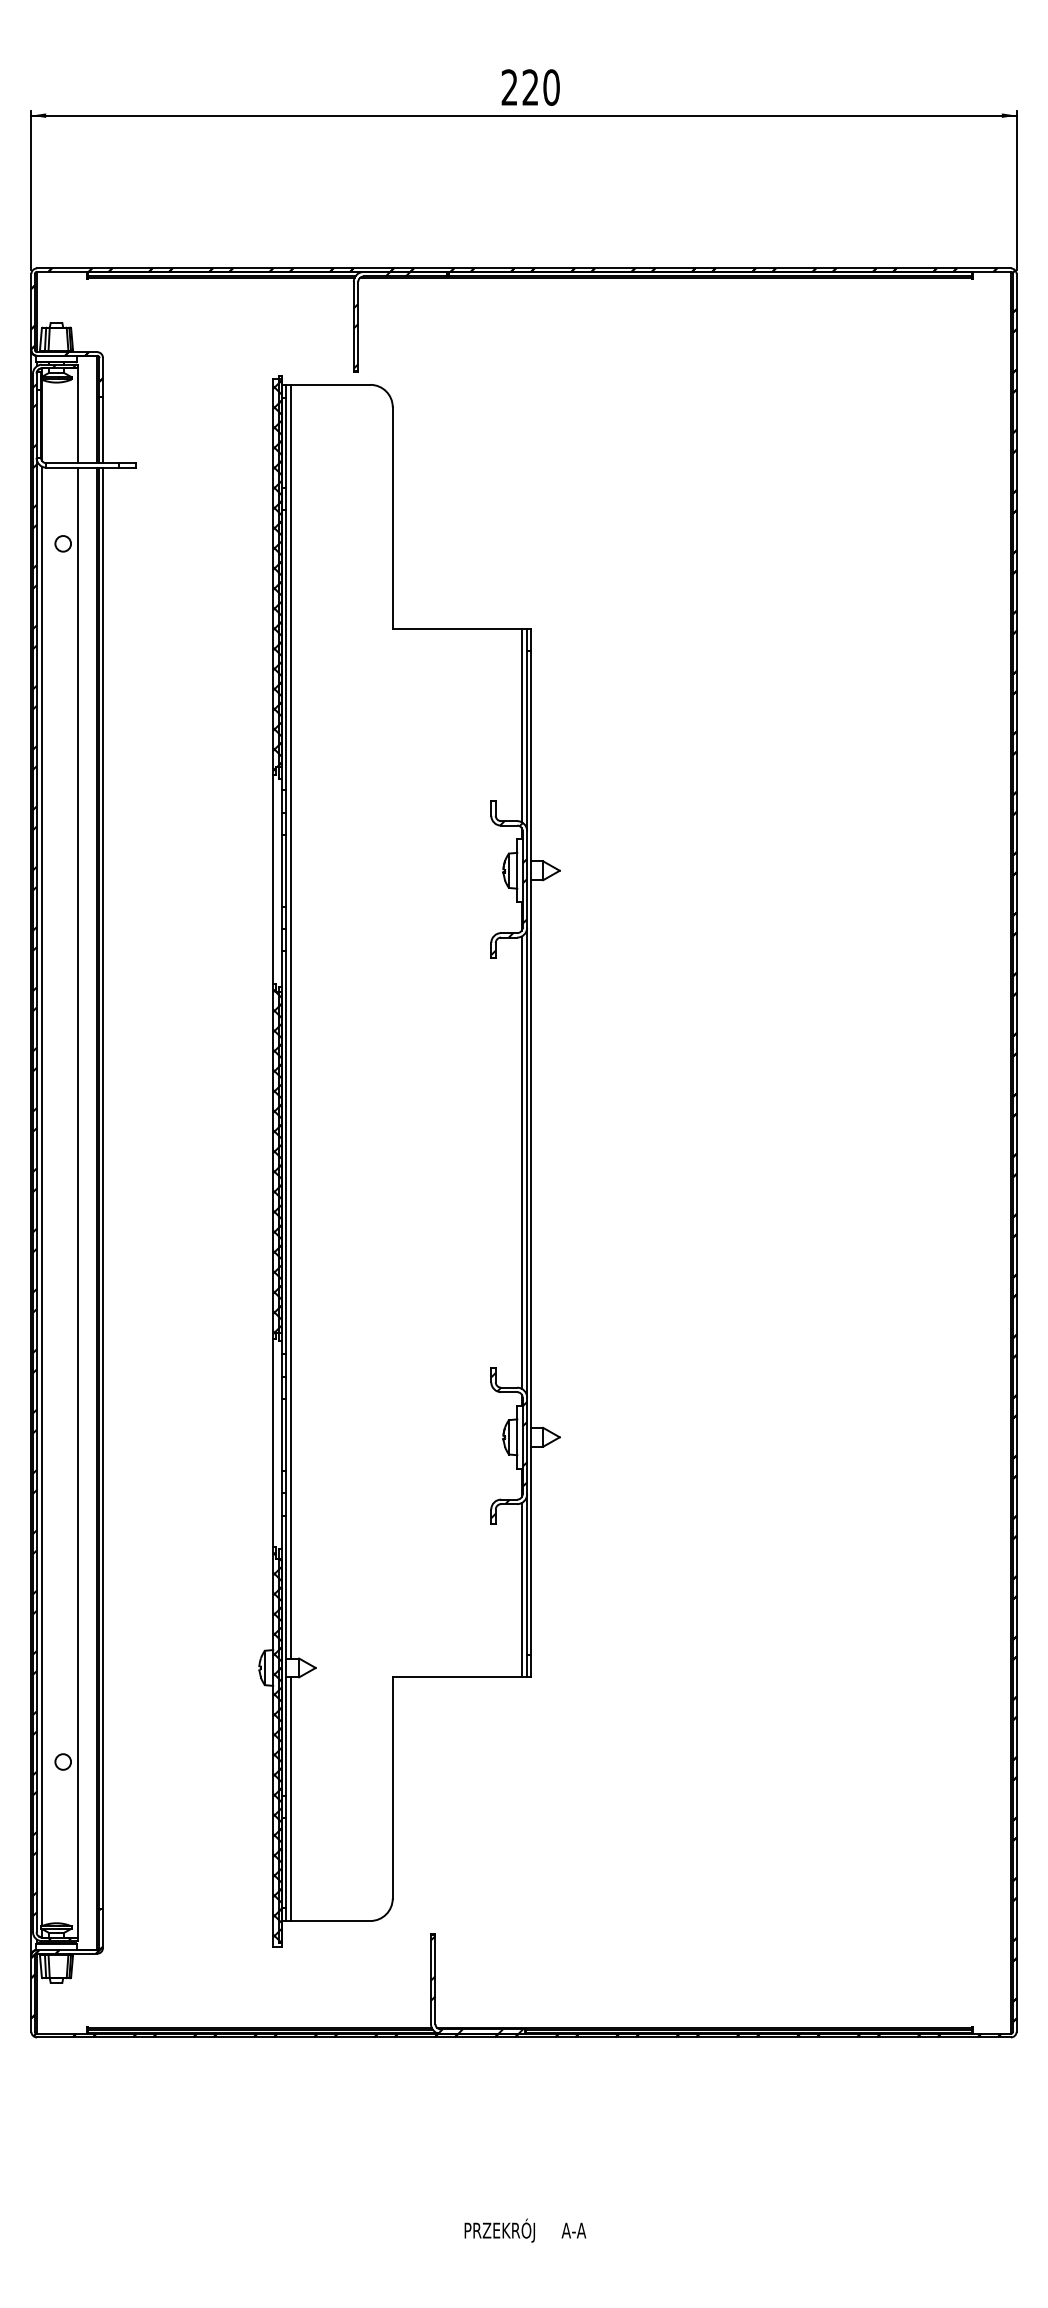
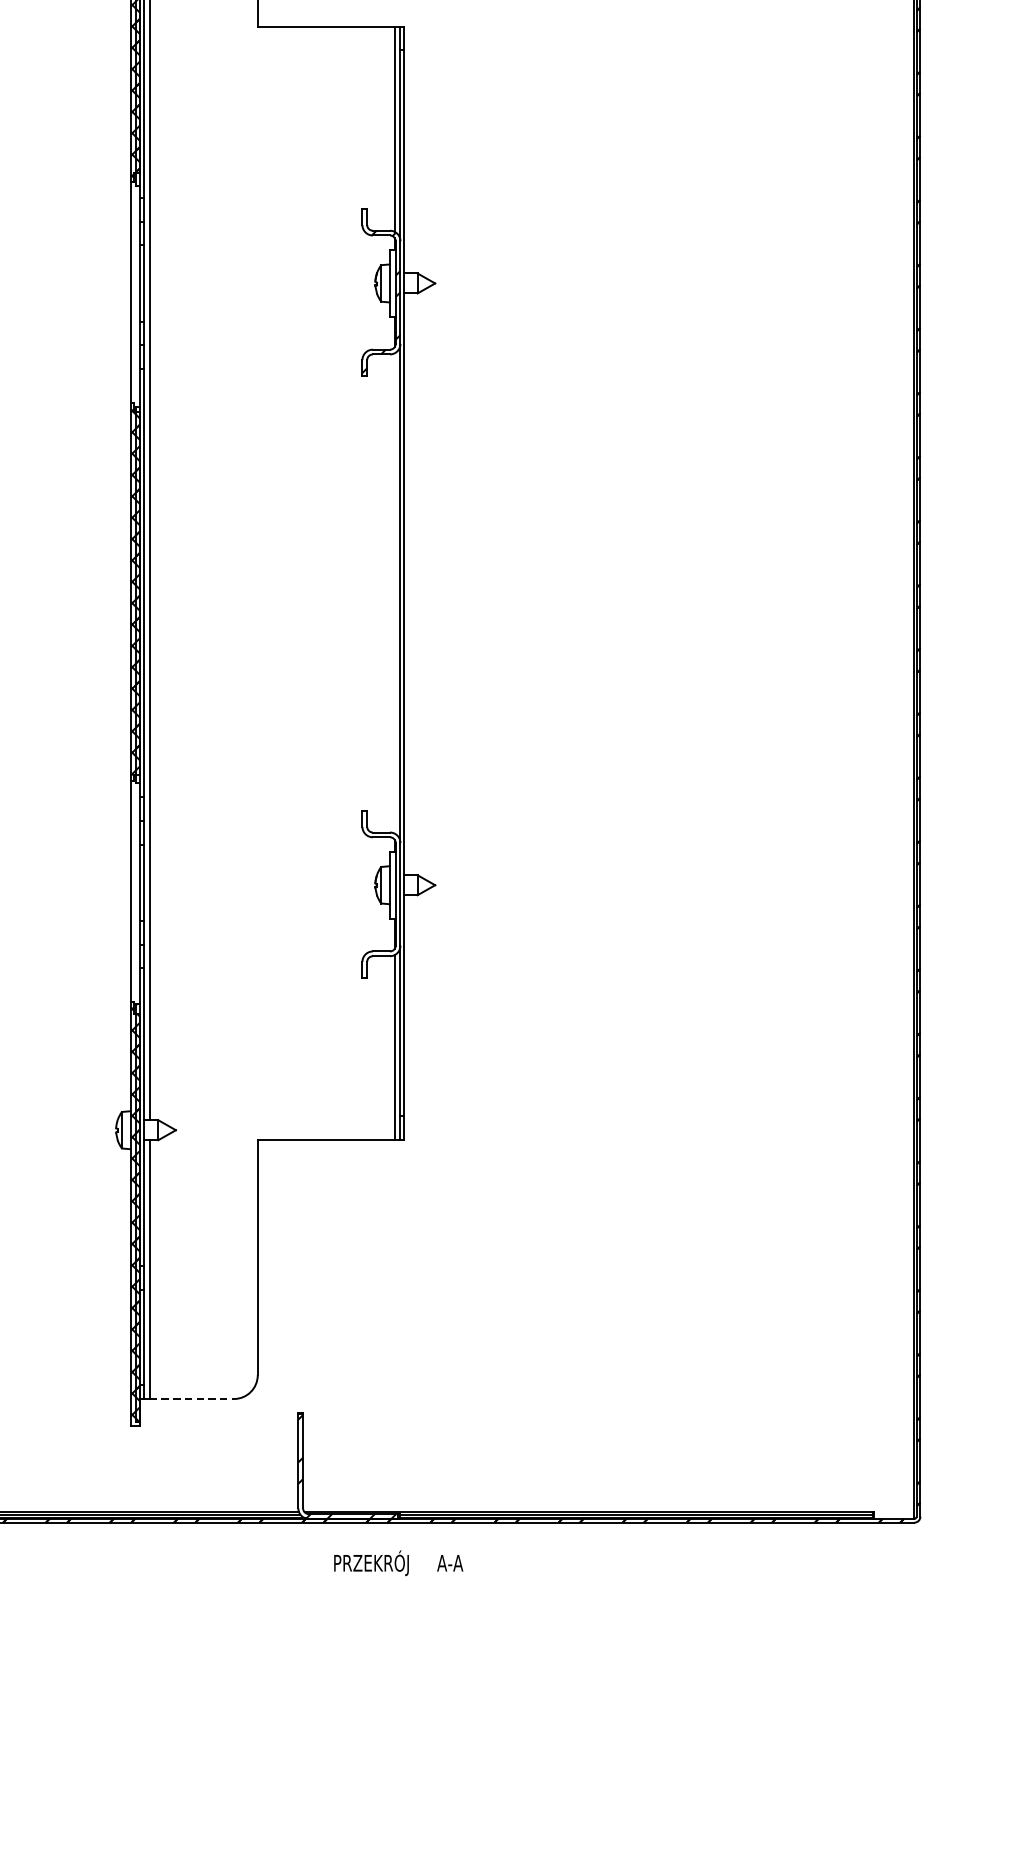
line: (521, 1162) -> (394, 593), removed
hatch: (509, 1445) -> (381, 893), removed
line: (330, 1921) -> (191, 1399), solid -> dashed
text: (525, 2230) -> (398, 1563), moved

